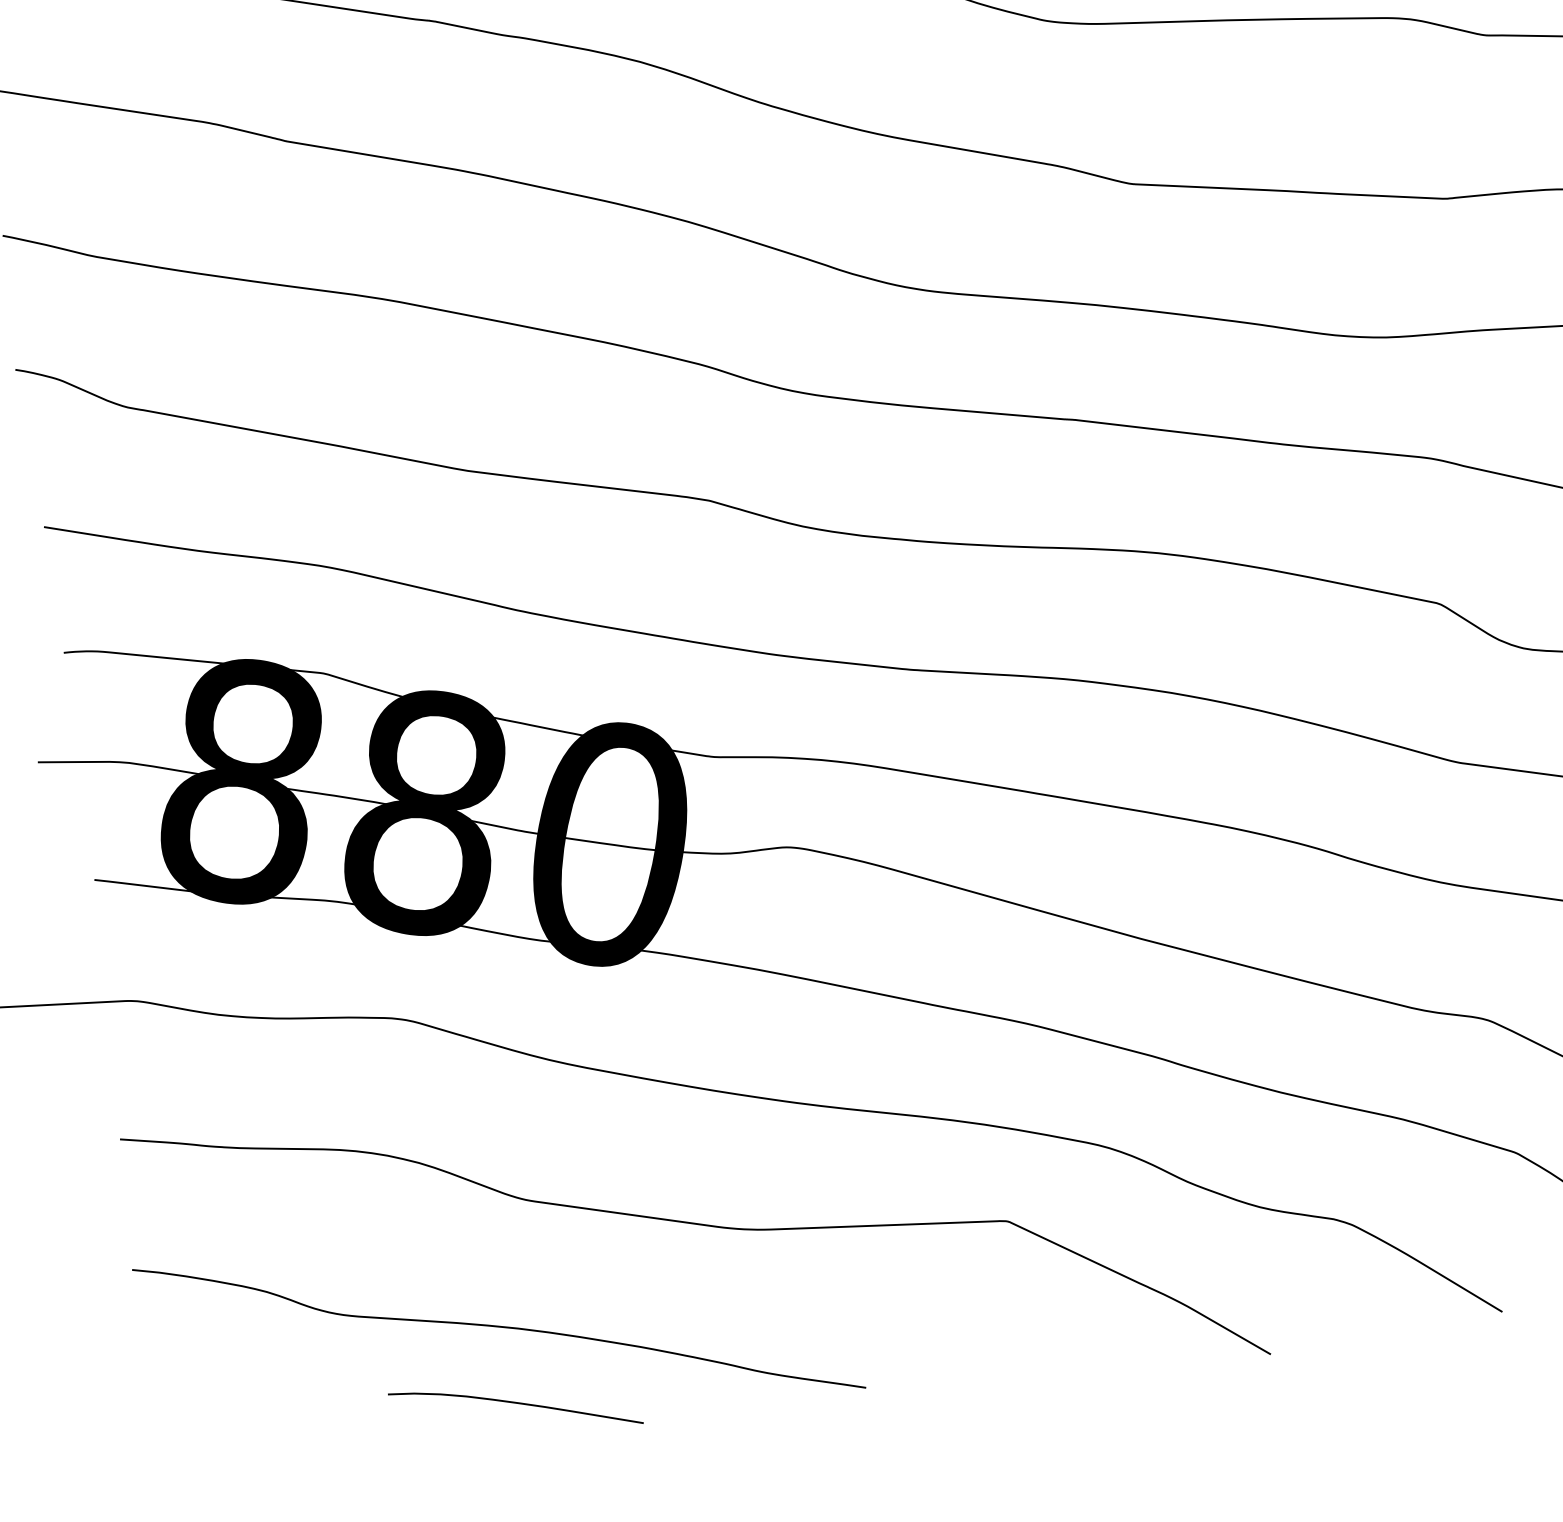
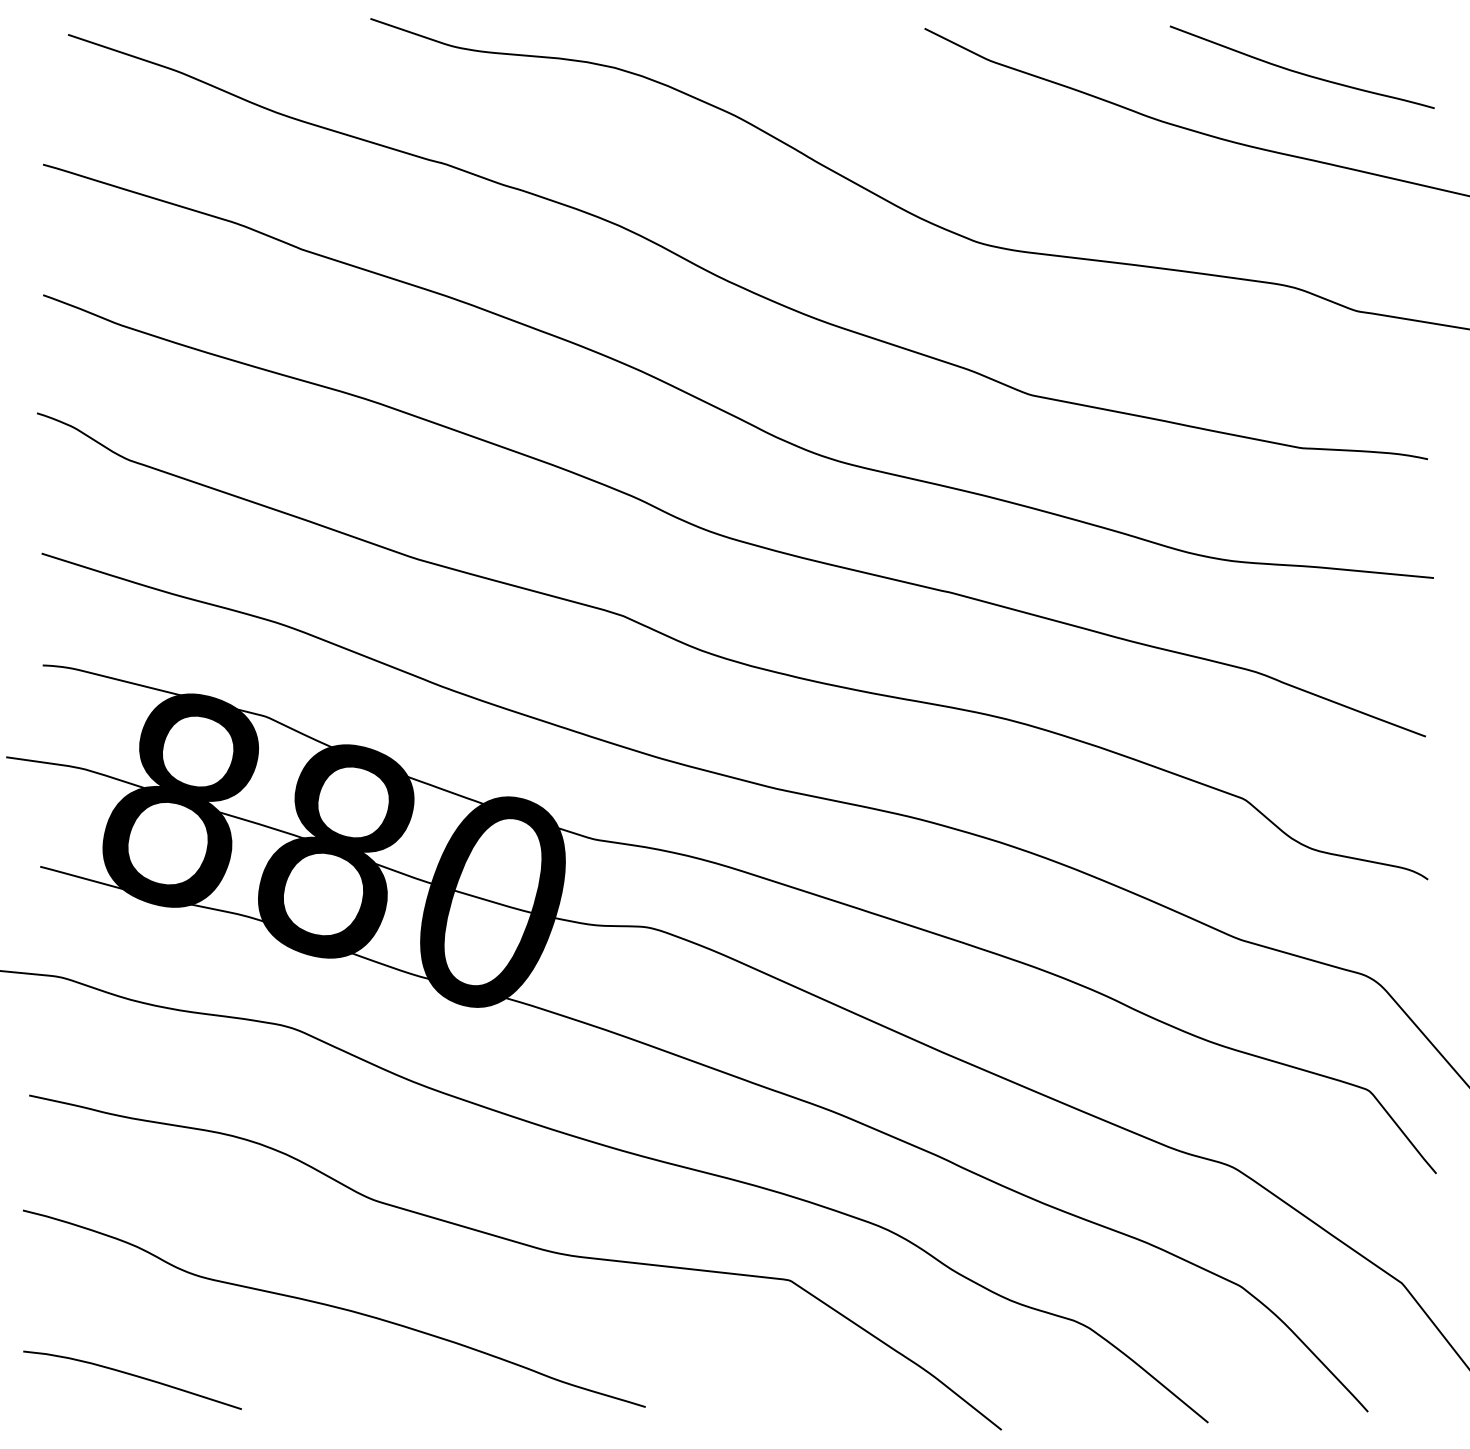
curve: (516, 1404) -> (133, 1376), moved

